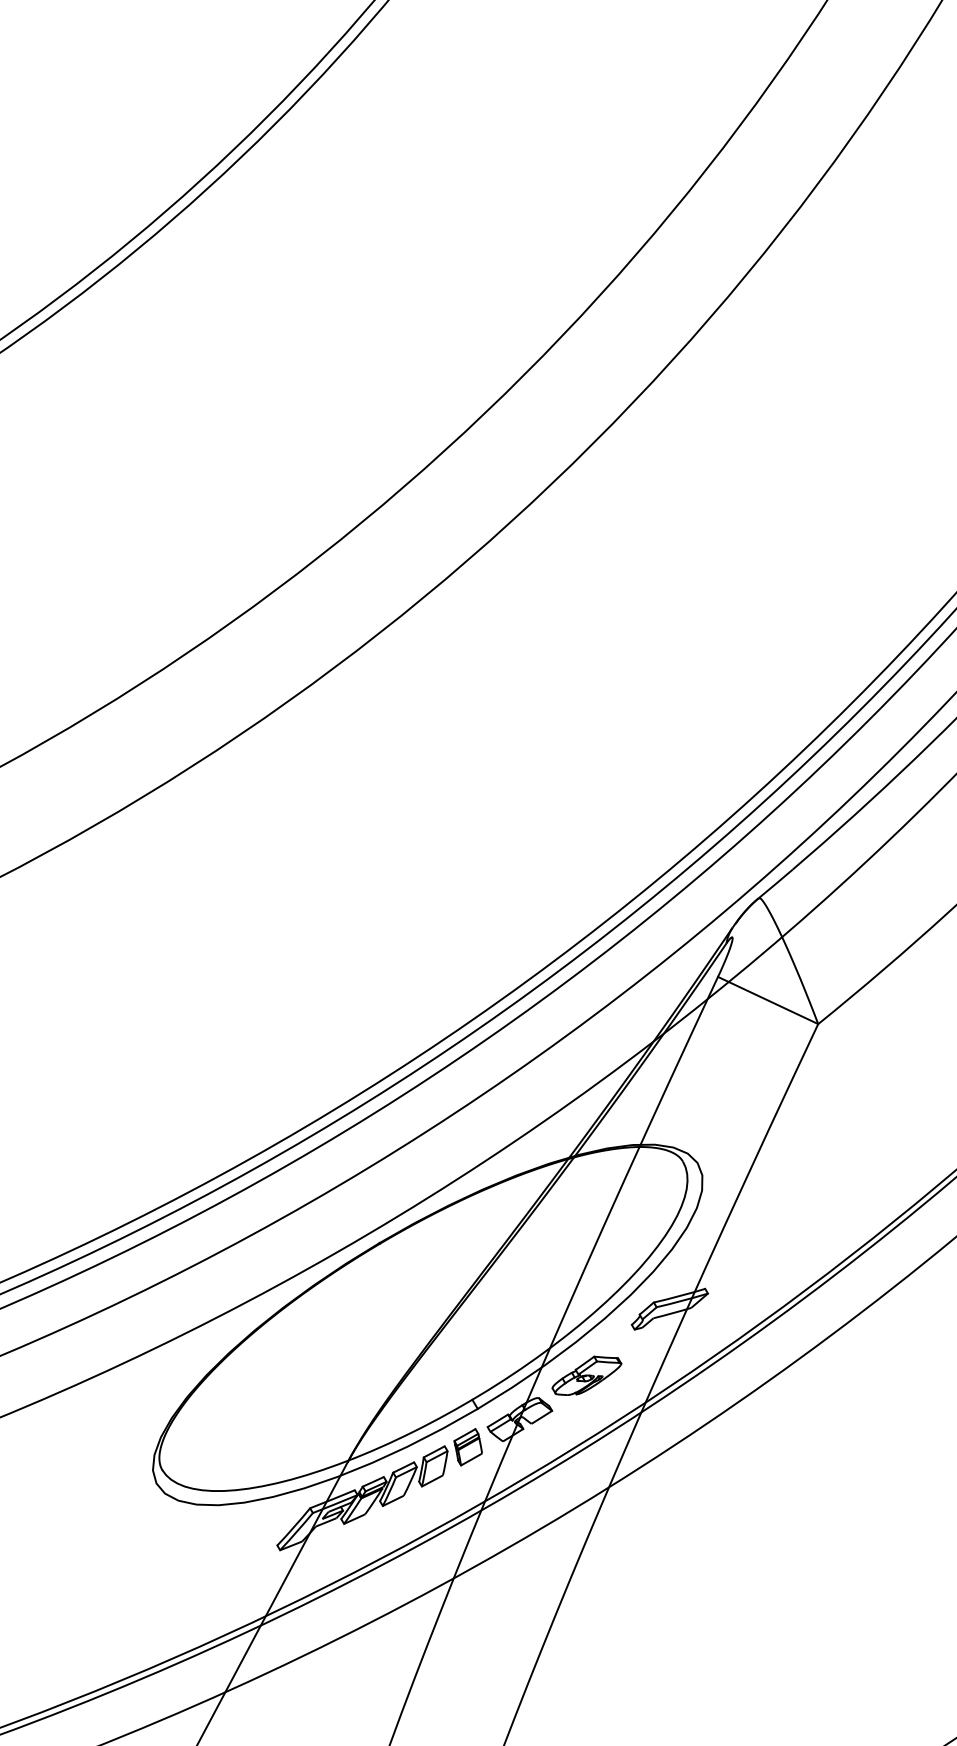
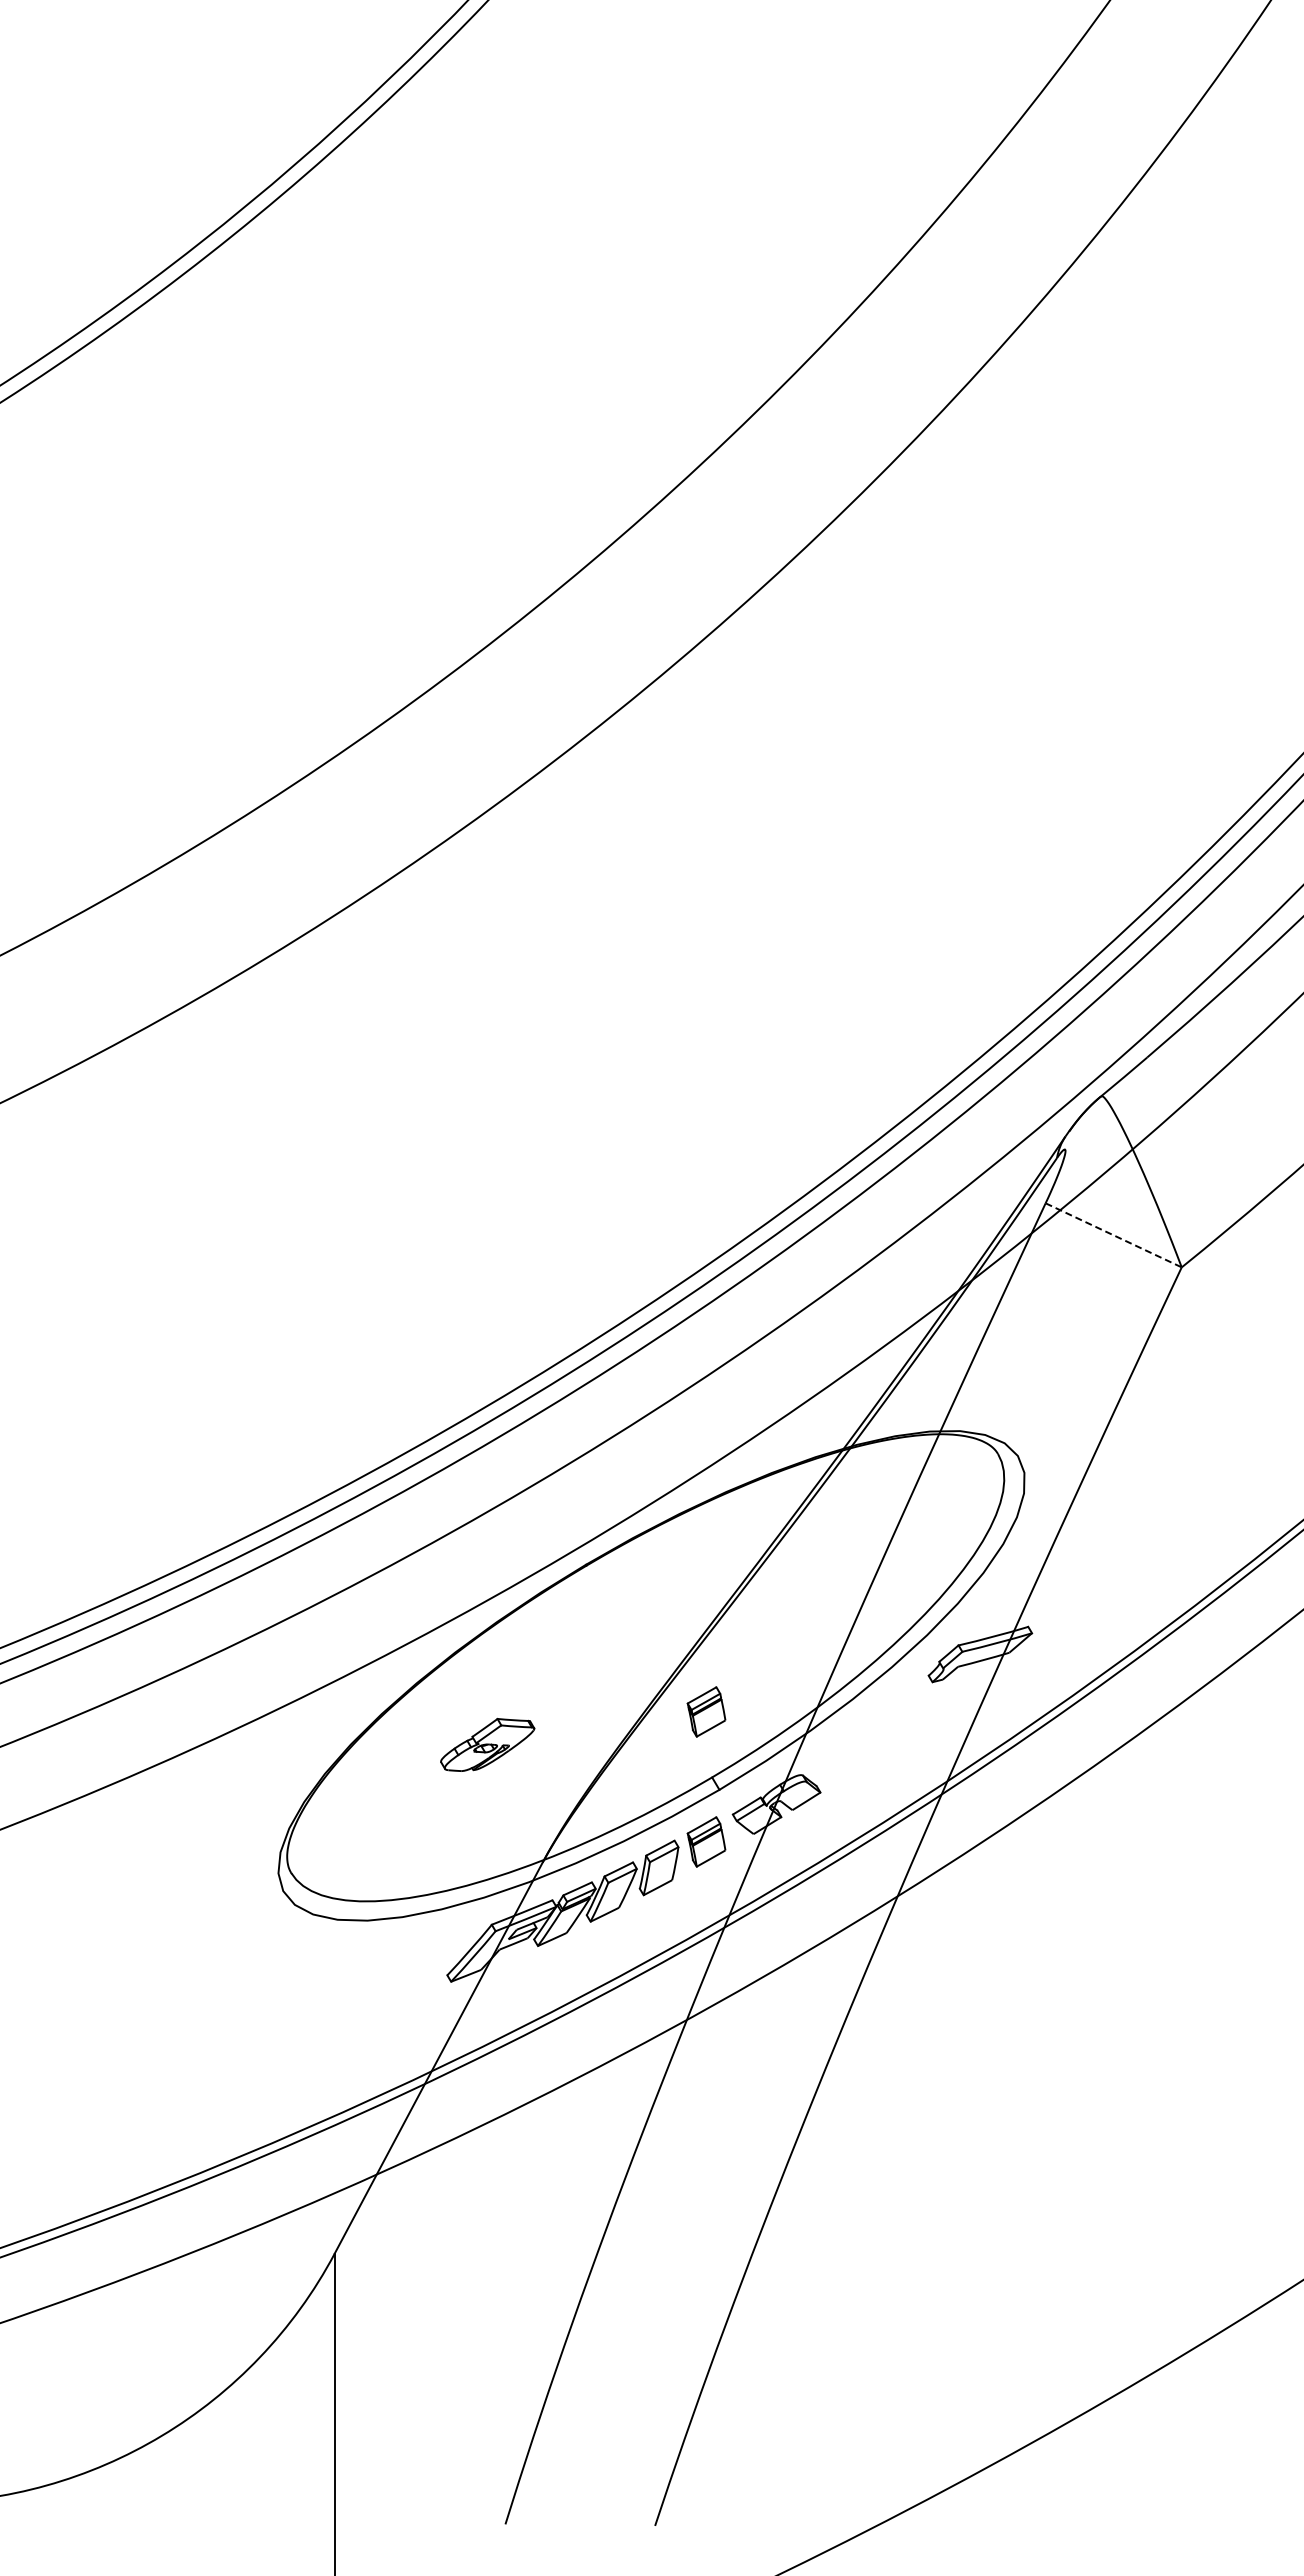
line: (768, 1000) -> (1114, 1235), solid -> dashed
part: (468, 1351) -> (706, 1711), added
part: (586, 1375) -> (487, 1744), moved

